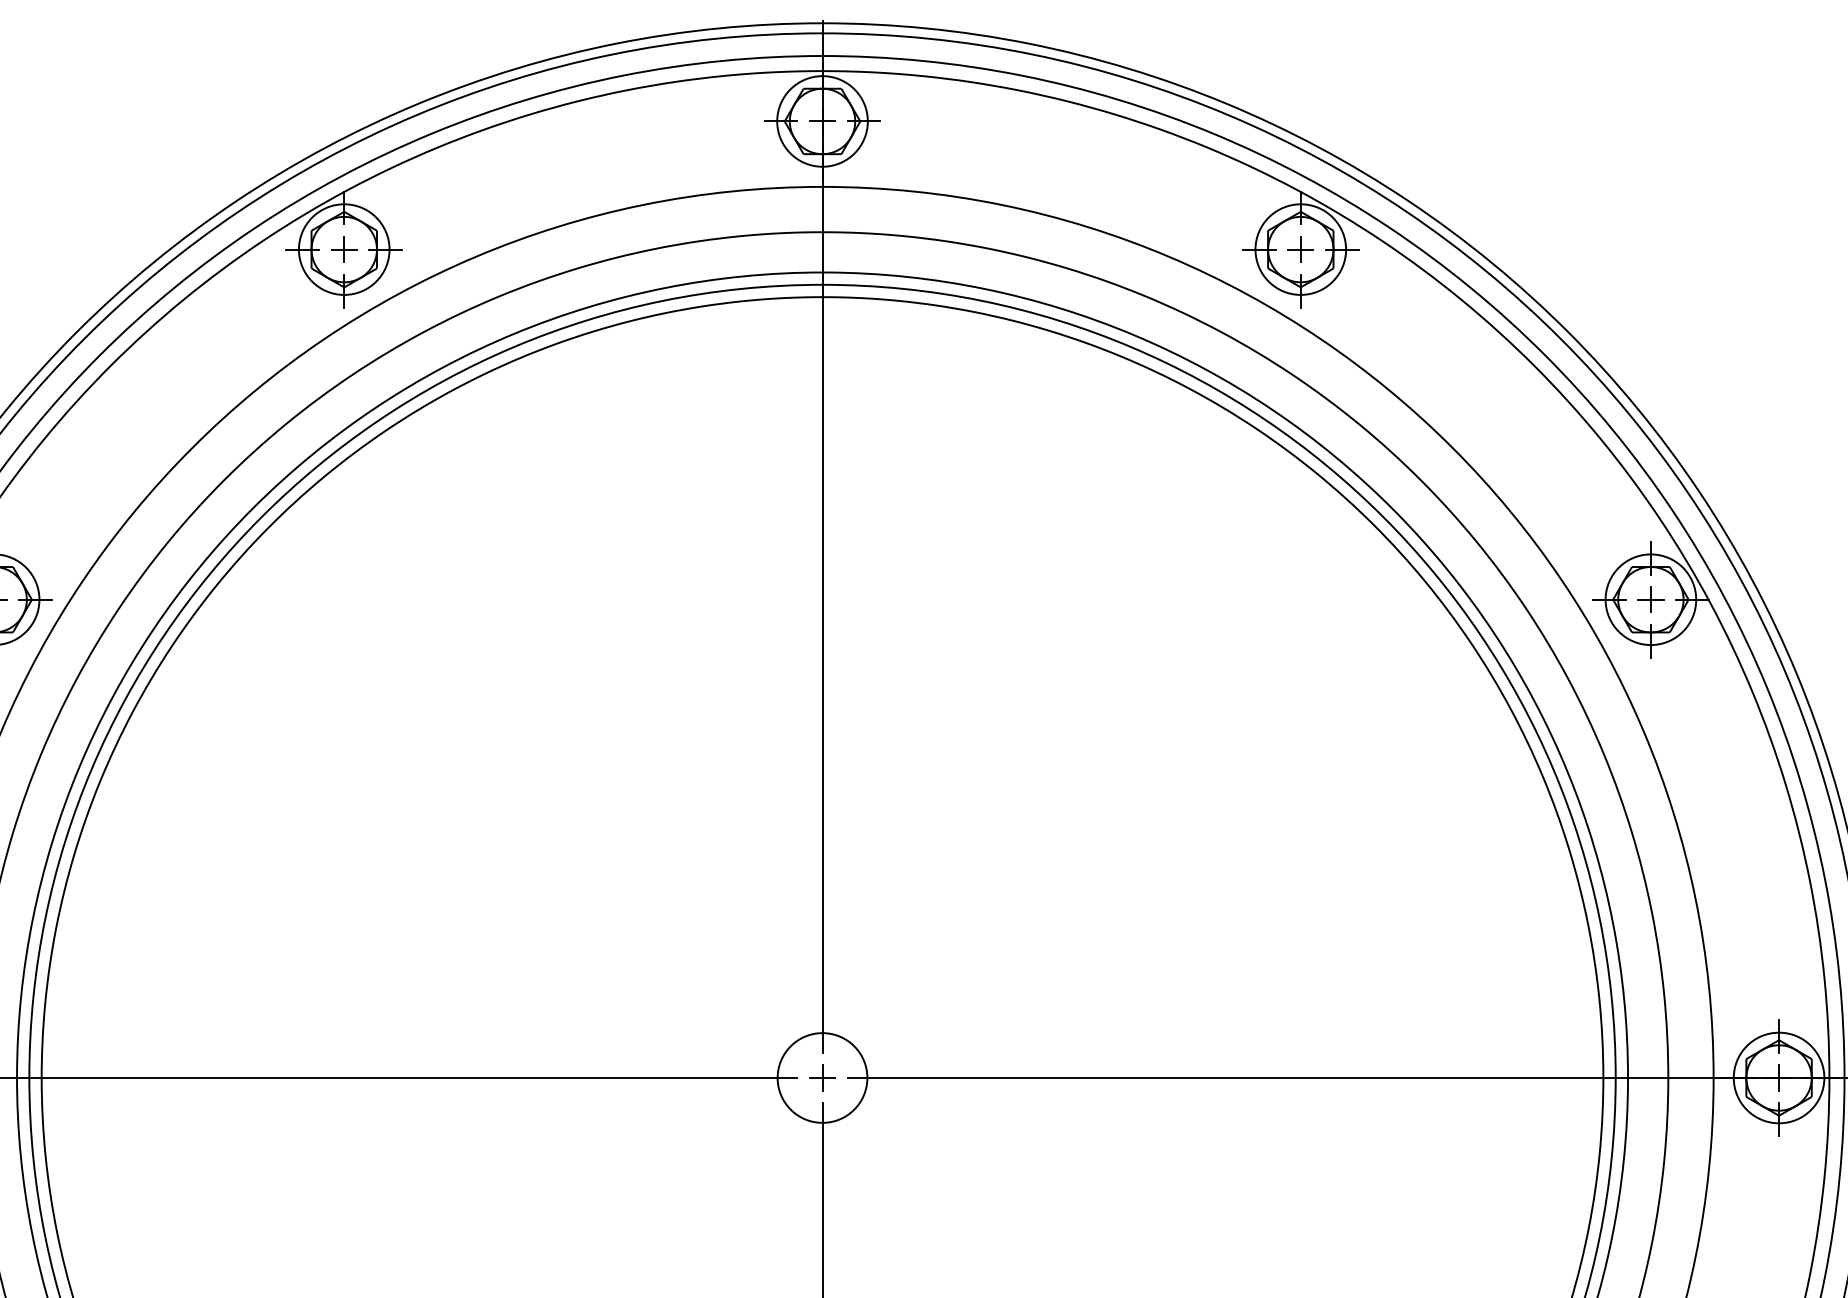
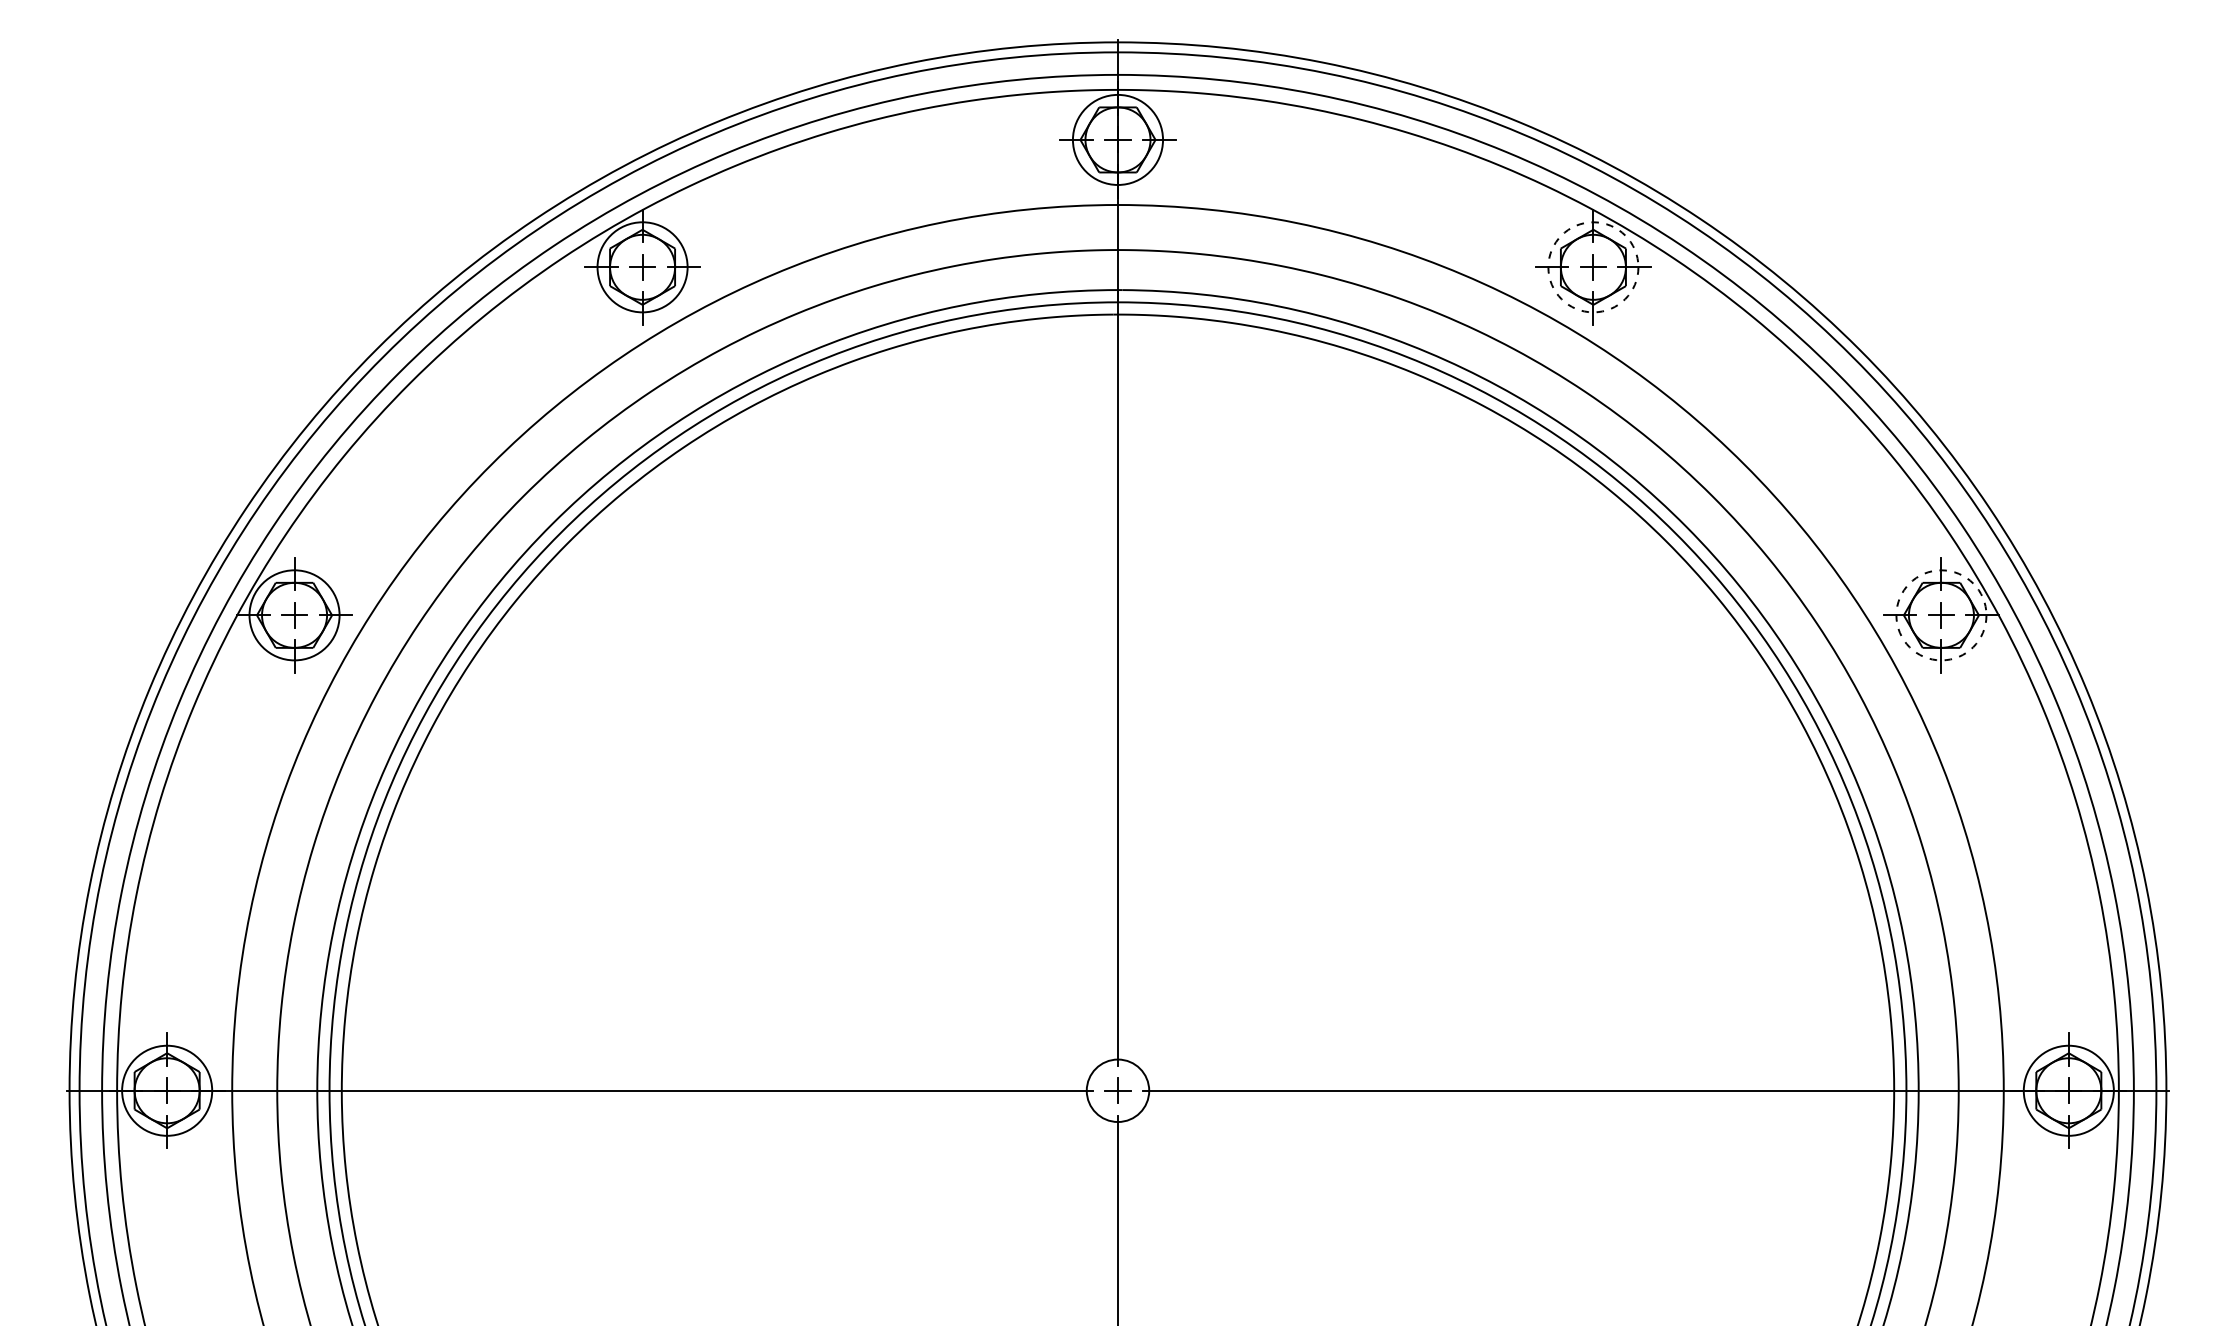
circle: (1300, 249) -> (1593, 267), solid -> dashed
circle: (1650, 599) -> (1941, 615), solid -> dashed
circle: (822, 1077) -> (1117, 1090), size x0.7

